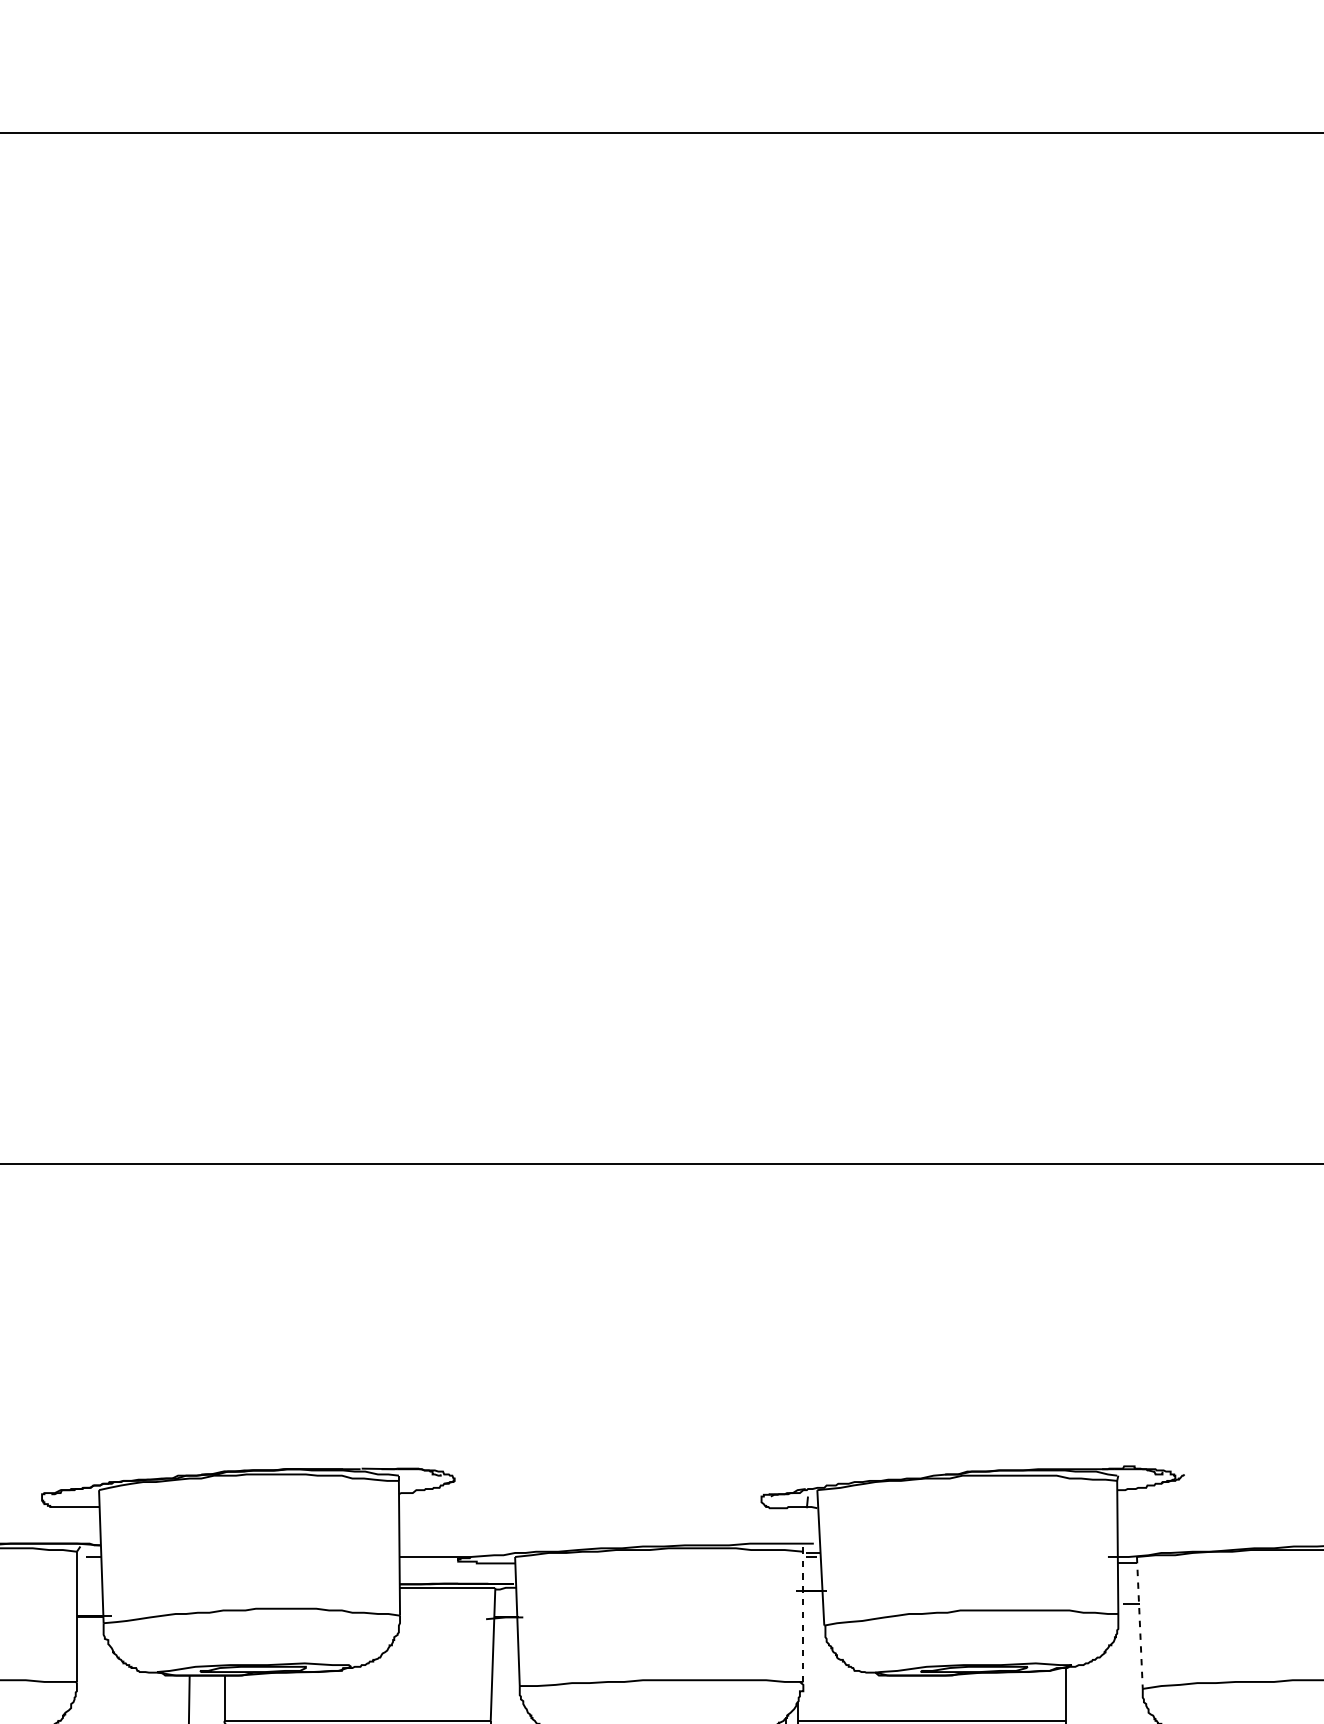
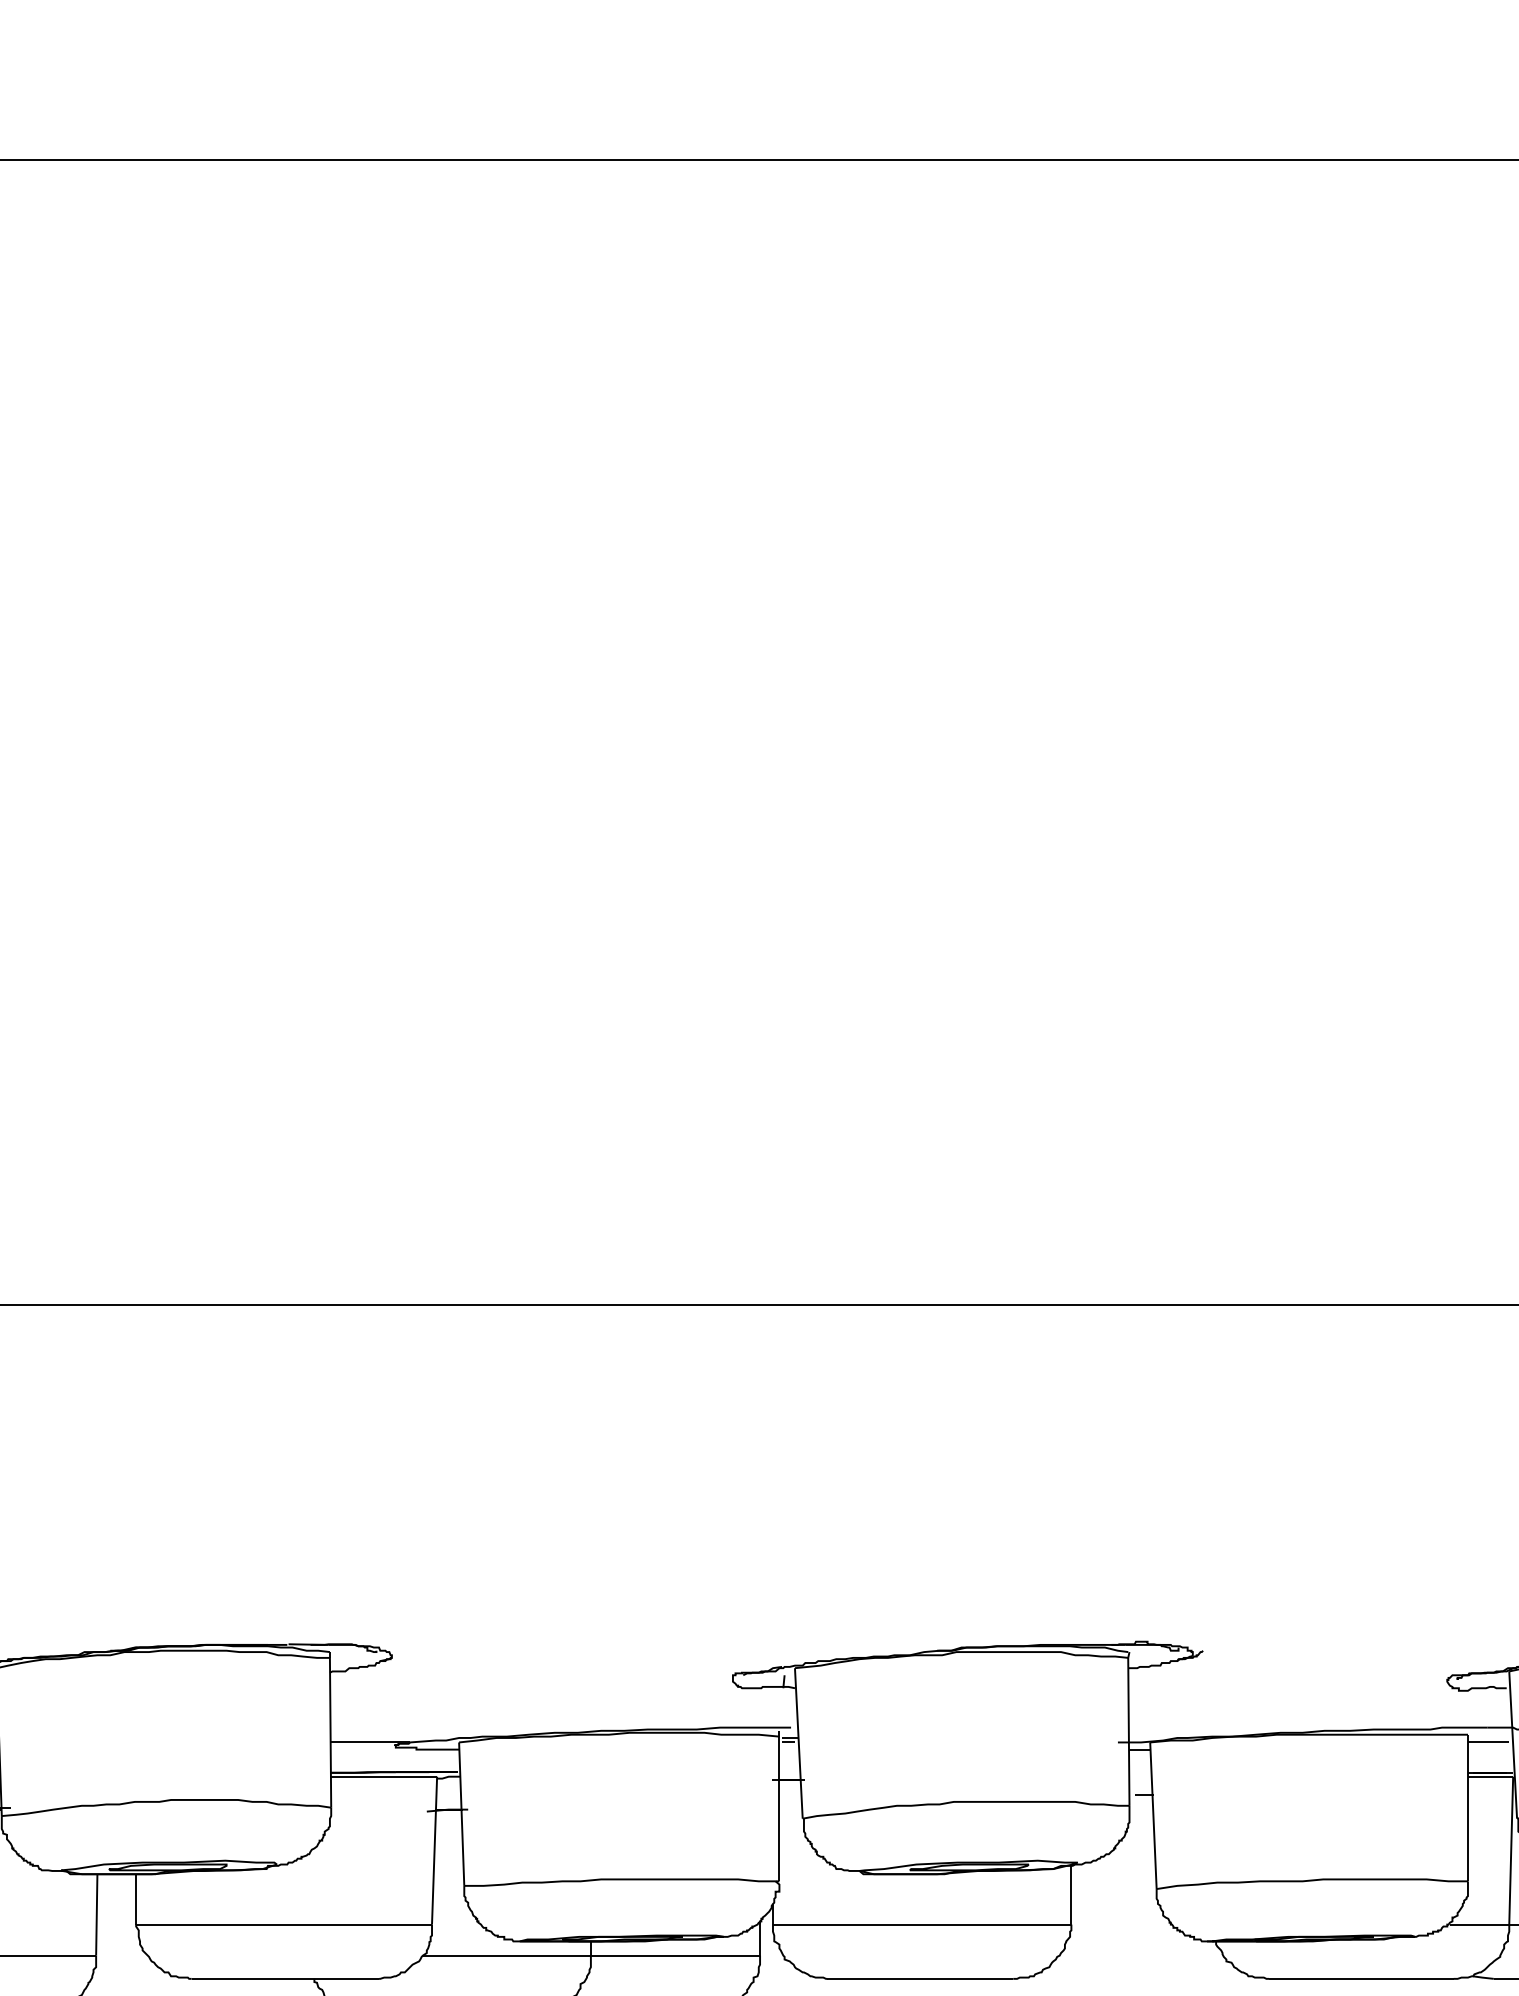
line: (803, 1616) -> (779, 1808), dashed -> solid
line: (1139, 1623) -> (1153, 1816), dashed -> solid

